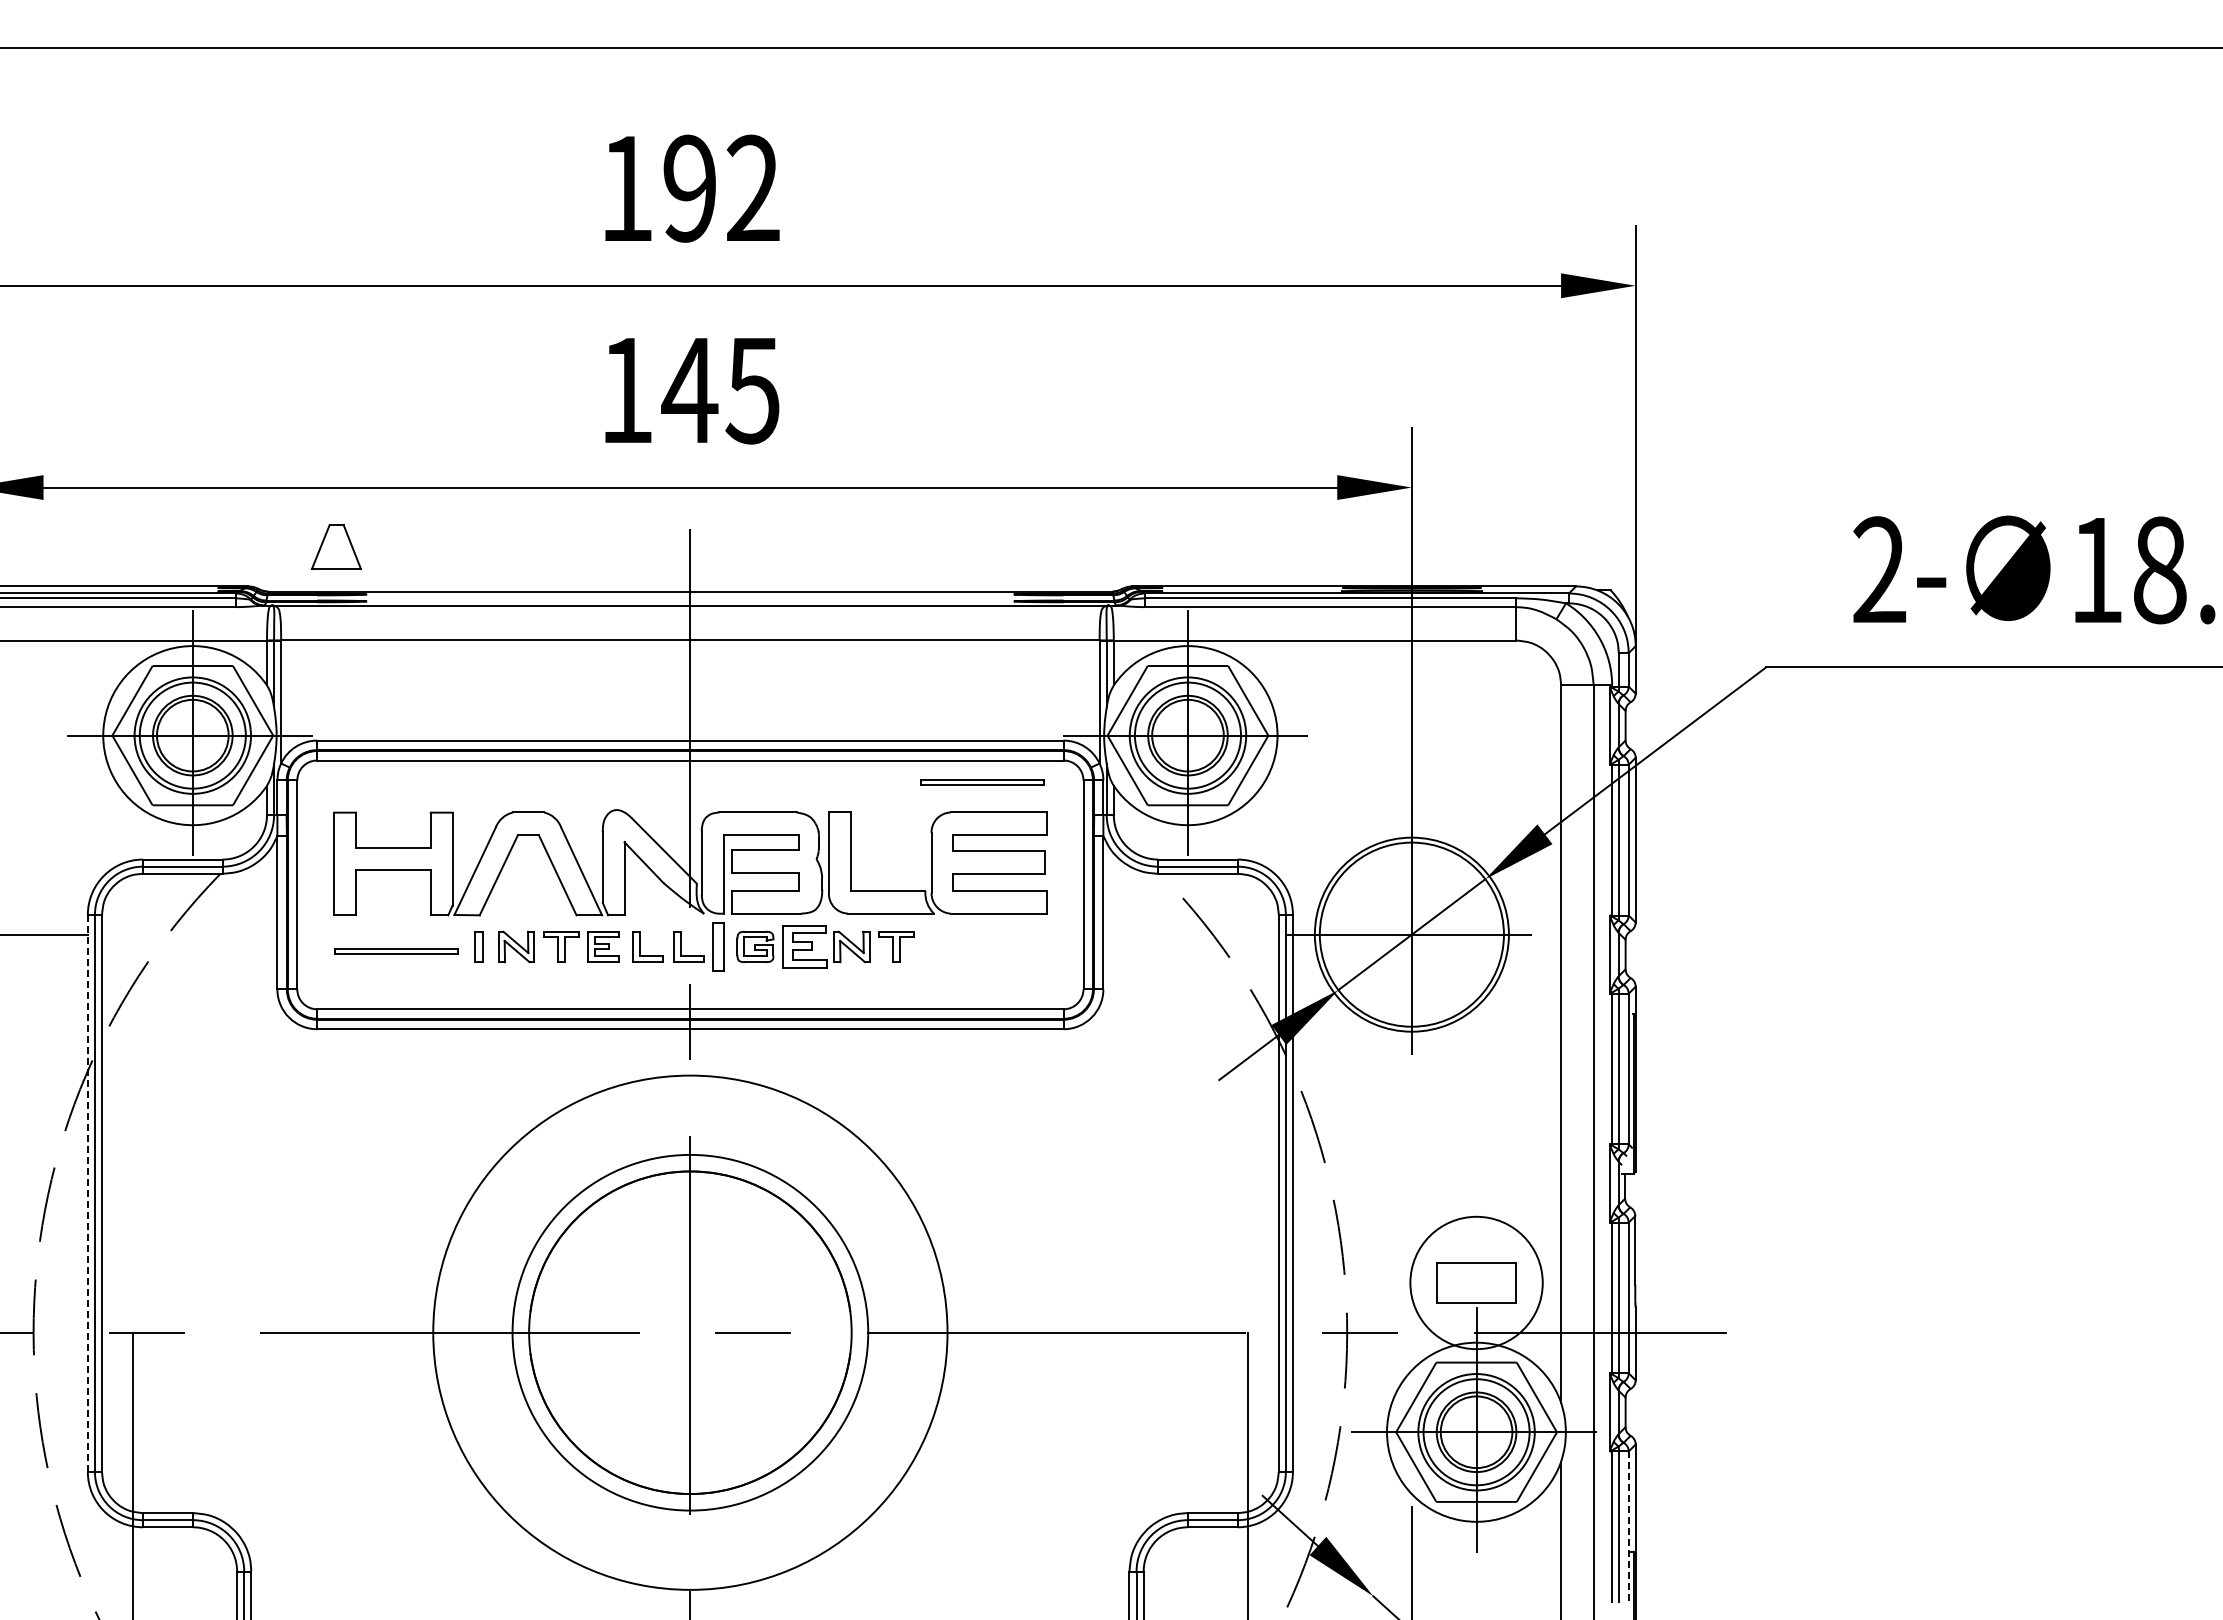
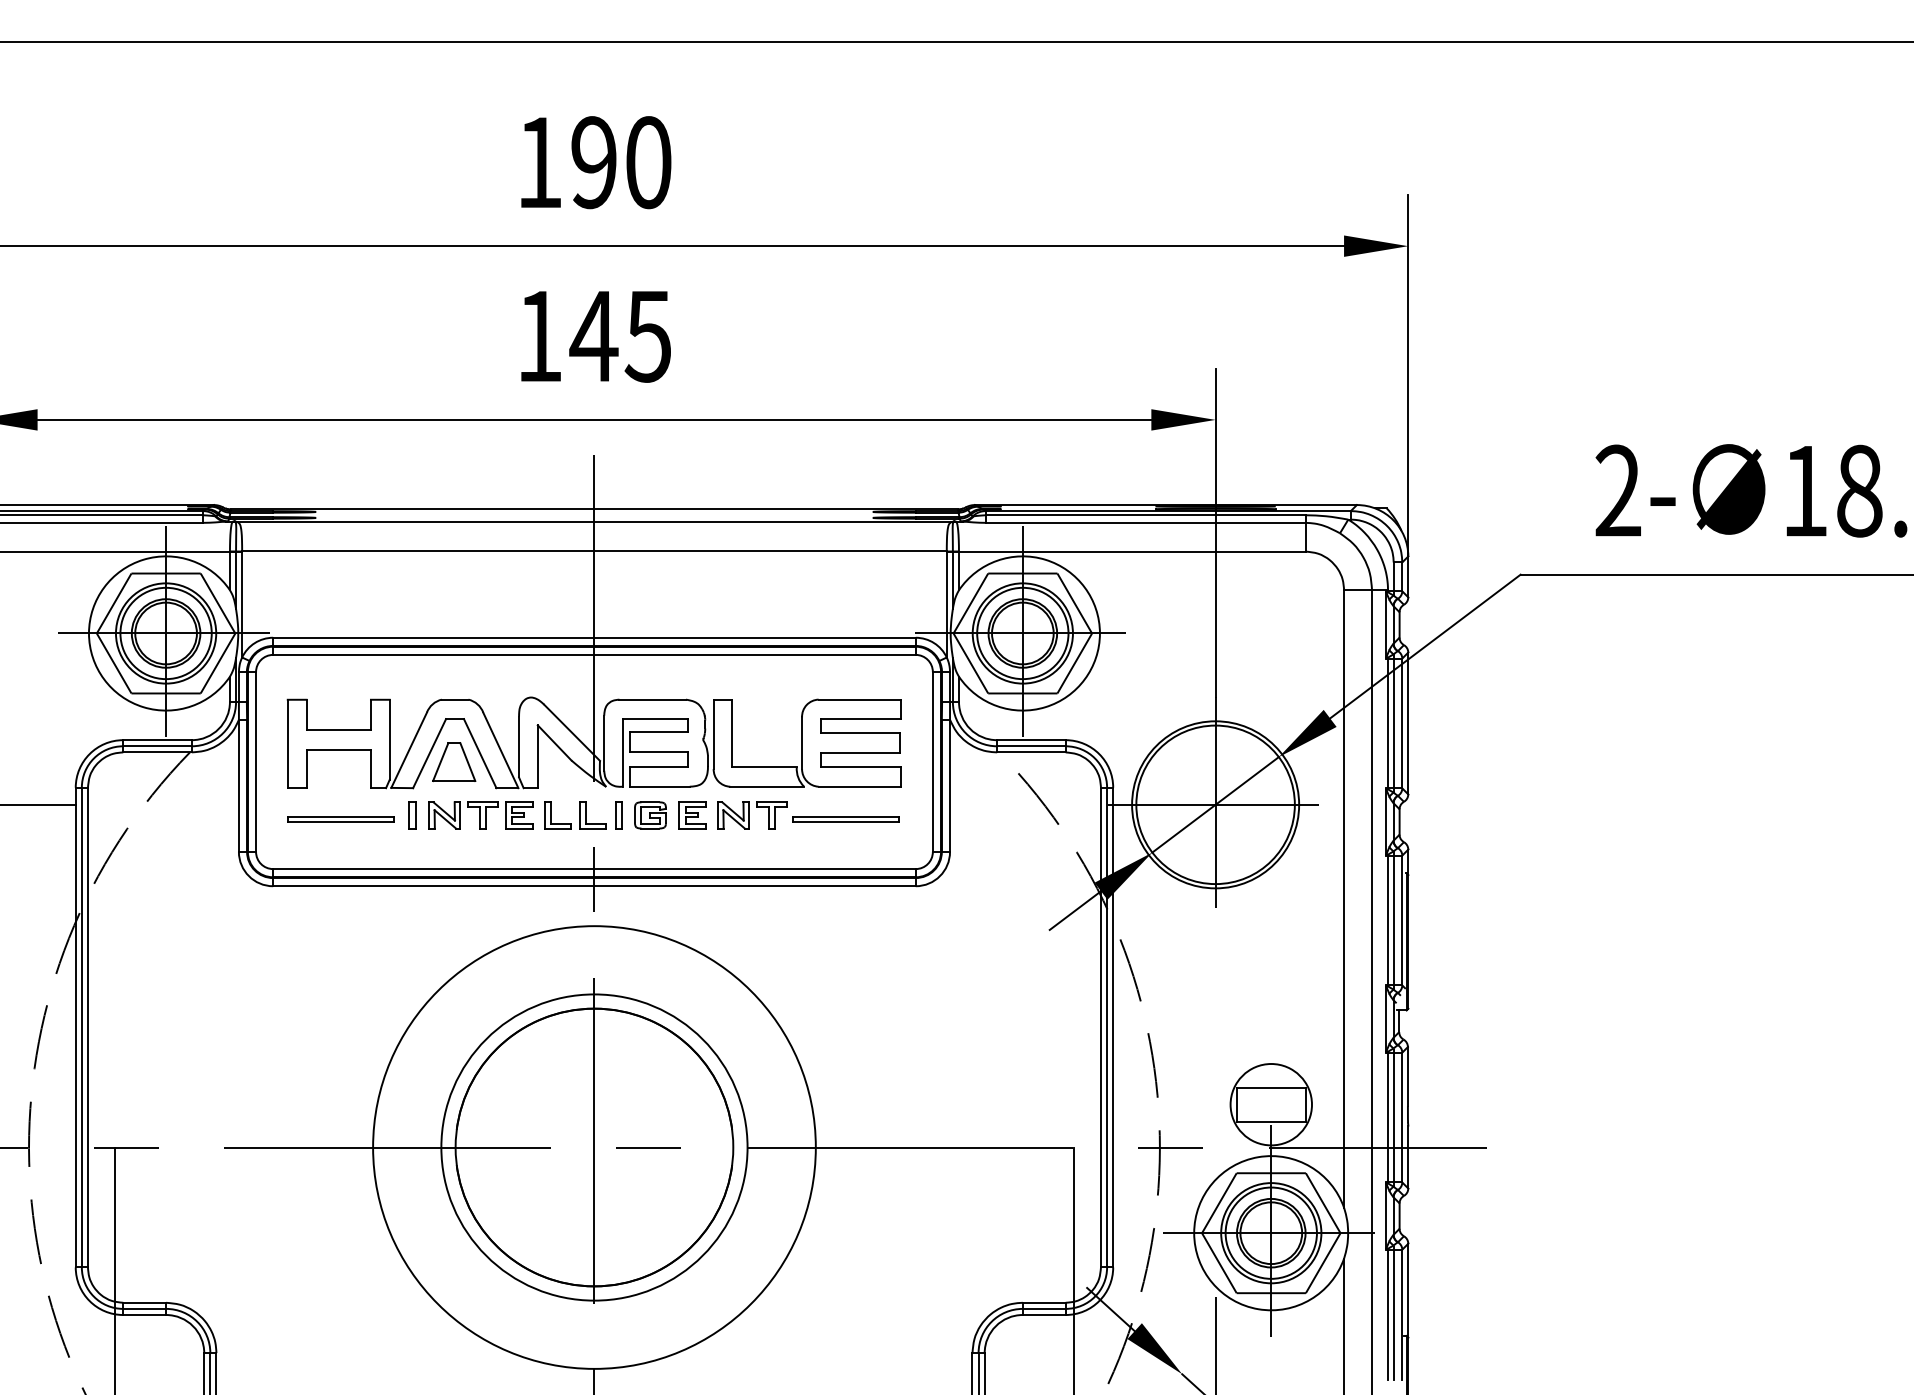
text: (752, 188) -> (647, 162), 192 -> 190
part: (336, 546) -> (454, 761), moved
part: (982, 782) -> (845, 819), moved
part: (718, 946) -> (618, 815), size x0.62
part: (804, 946) -> (692, 815), size x0.71
line: (87, 1193) -> (75, 1027), dashed -> solid
circle: (1476, 1282) -> (1271, 1104), size x0.71
line: (1628, 1527) -> (1402, 1315), dashed -> solid

